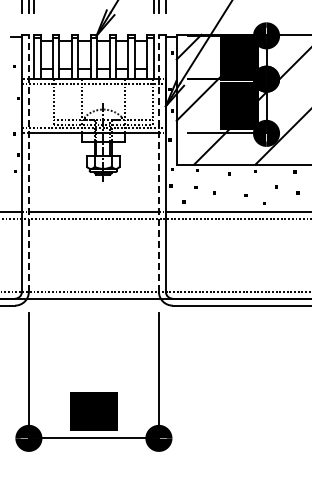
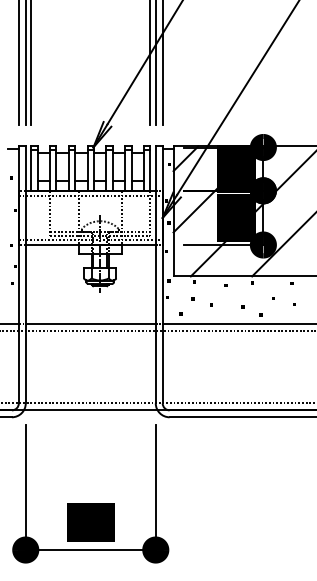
line: (28, 162) -> (25, 274), dashed -> solid
line: (158, 162) -> (155, 274), dashed -> solid

